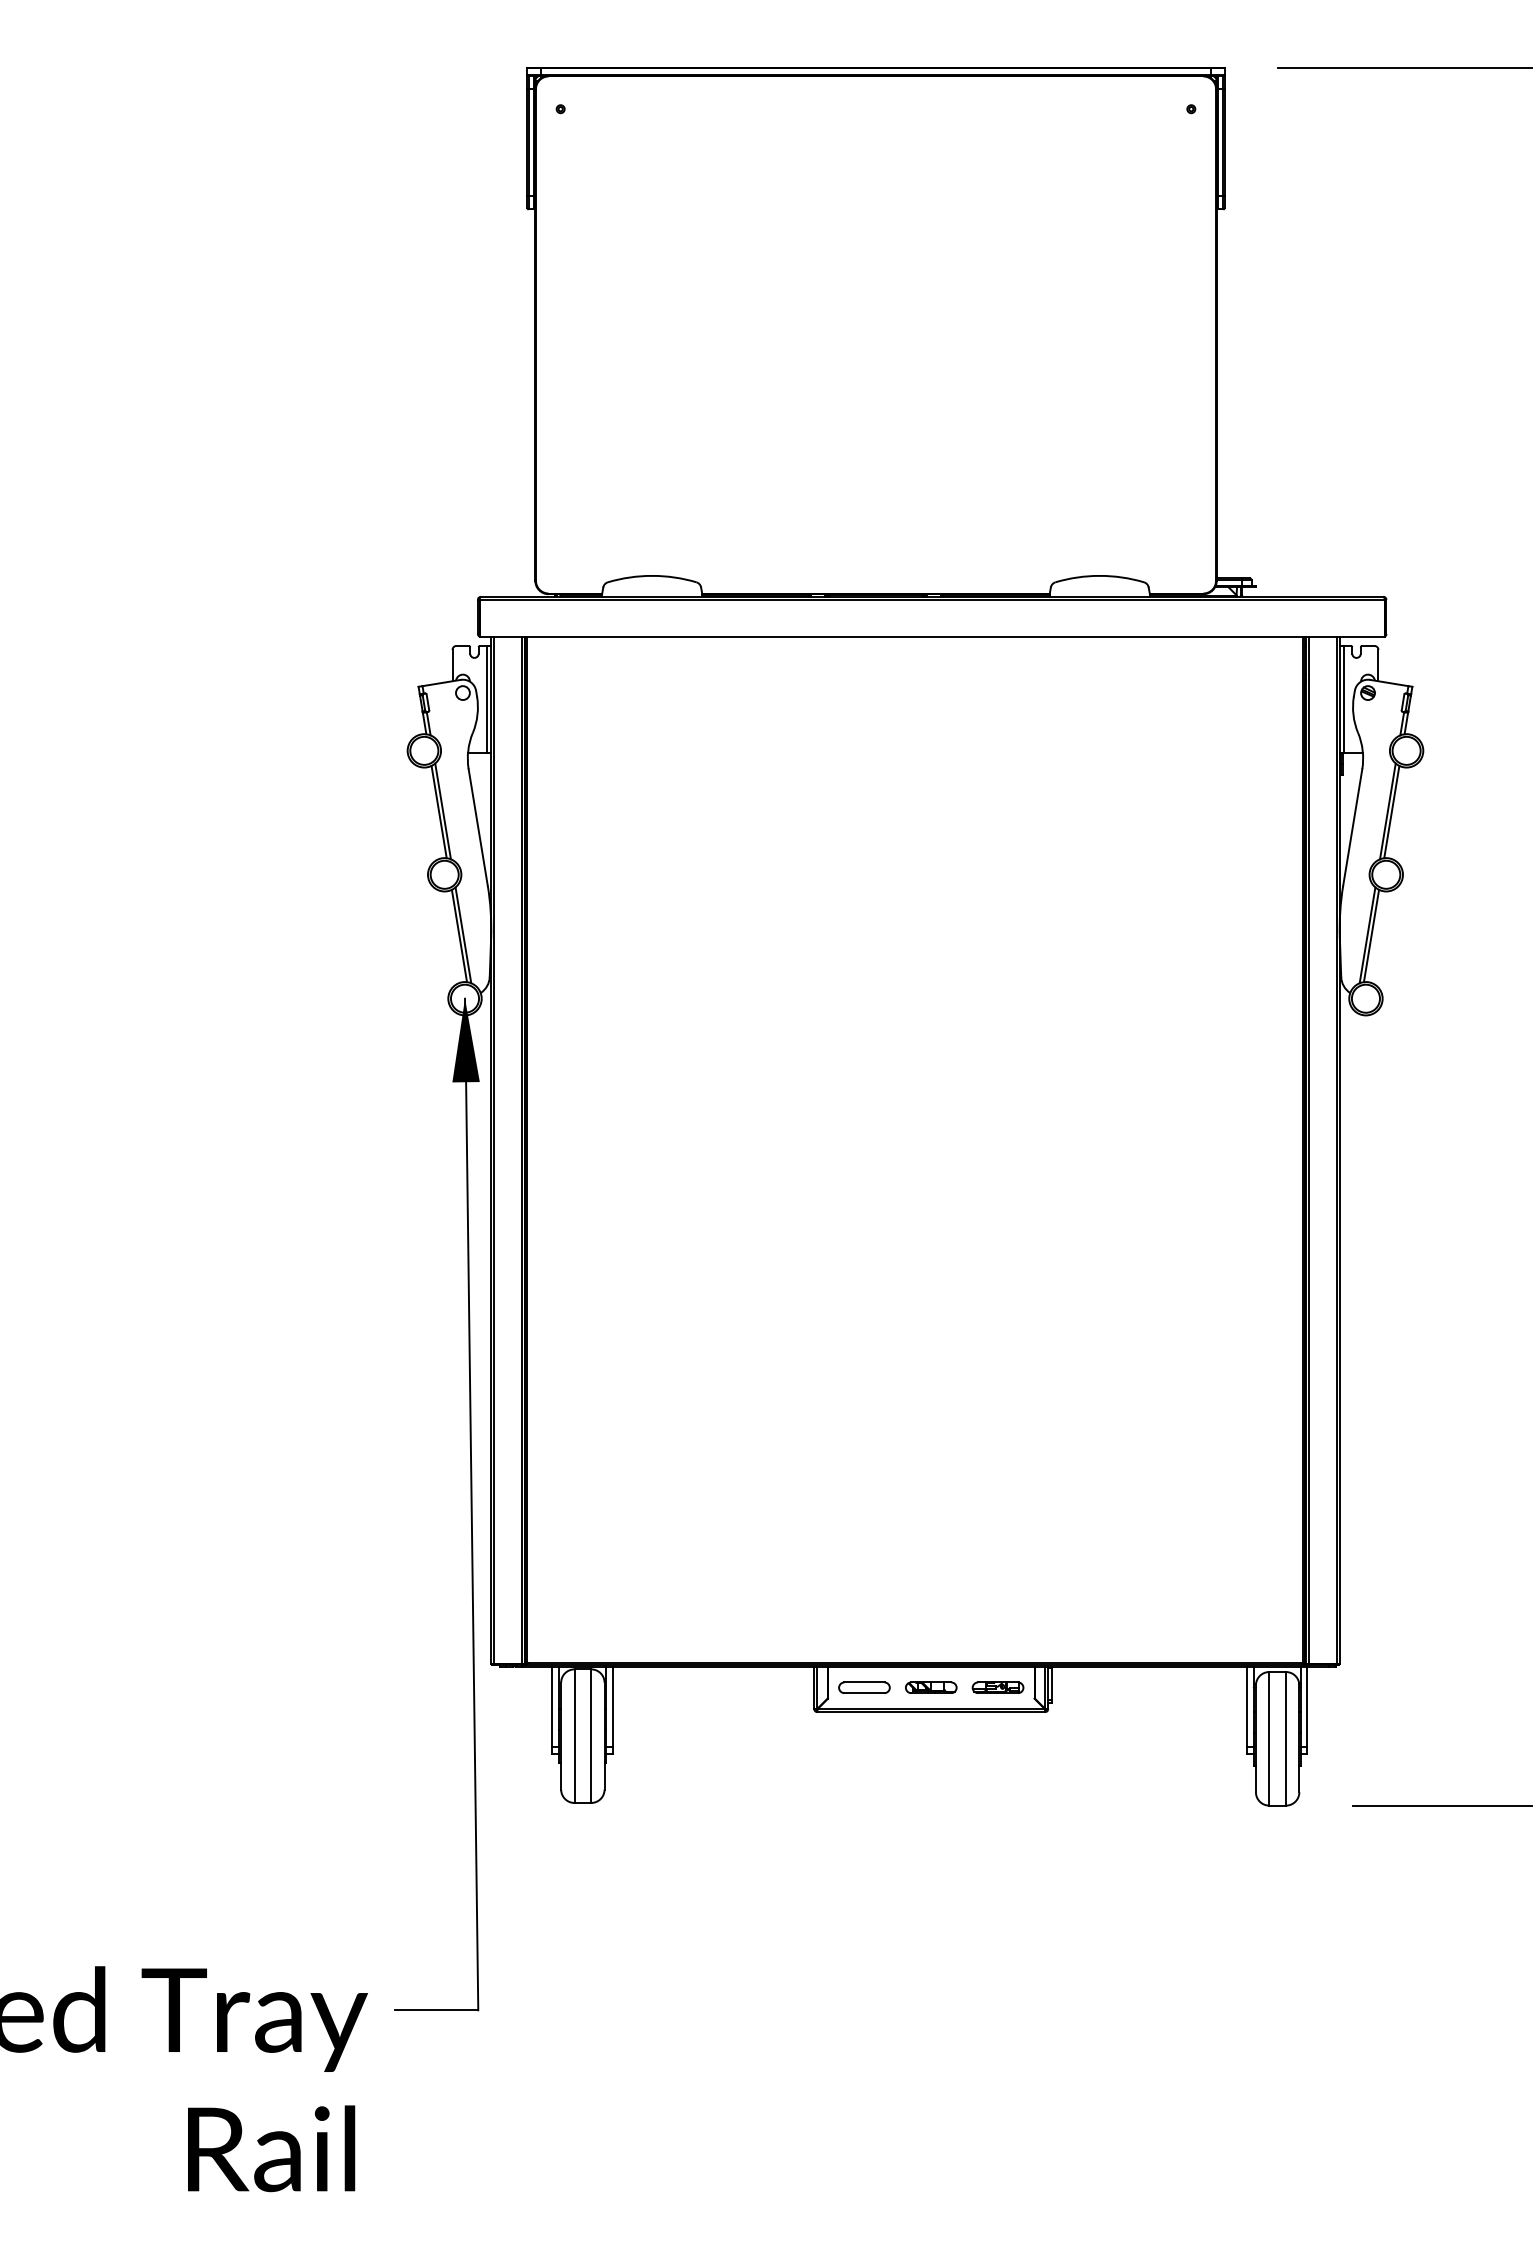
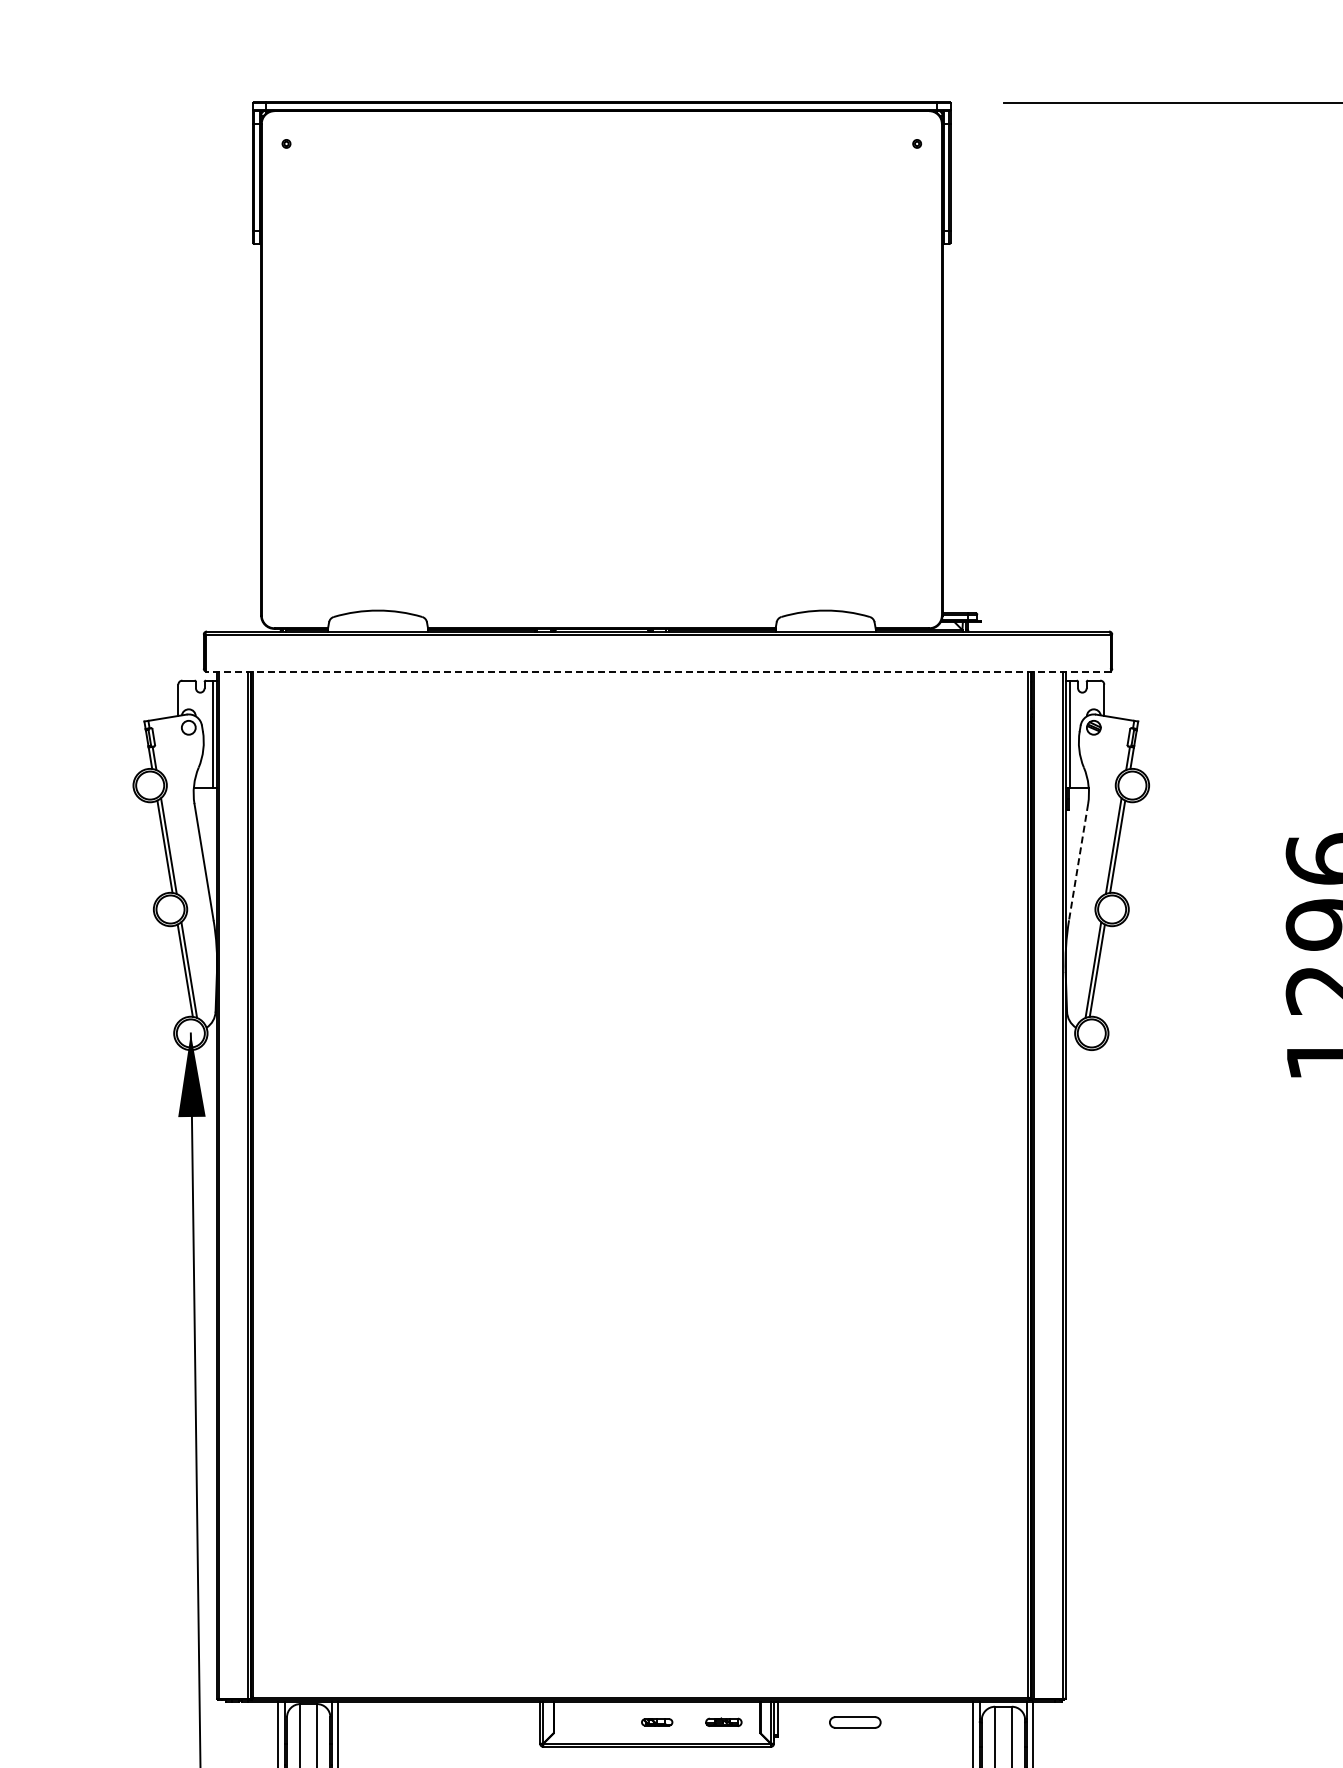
line: (931, 636) -> (657, 671), solid -> dashed
line: (1352, 827) -> (1078, 862), solid -> dashed
part: (864, 1687) -> (855, 1722), moved
part: (931, 1687) -> (657, 1722), size x0.6
part: (997, 1687) -> (723, 1722), size x0.7

